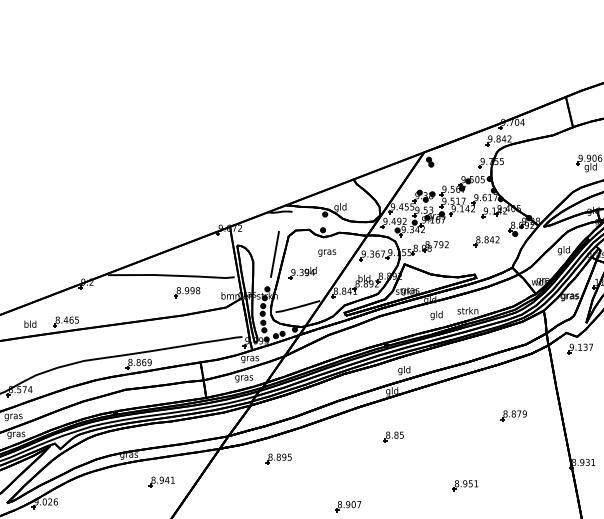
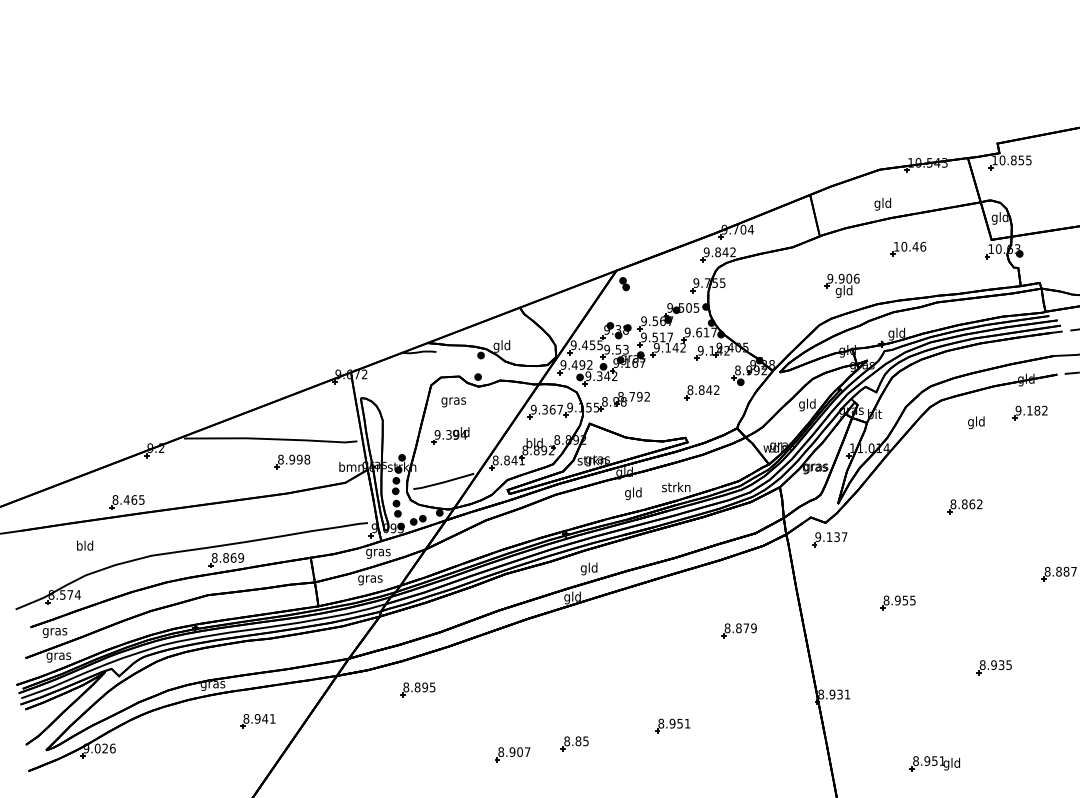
line: (275, 253) -> (412, 409), removed
text: (326, 253) -> (453, 402), moved
text: (30, 324) -> (85, 545), moved
part: (393, 436) -> (574, 743), moved

